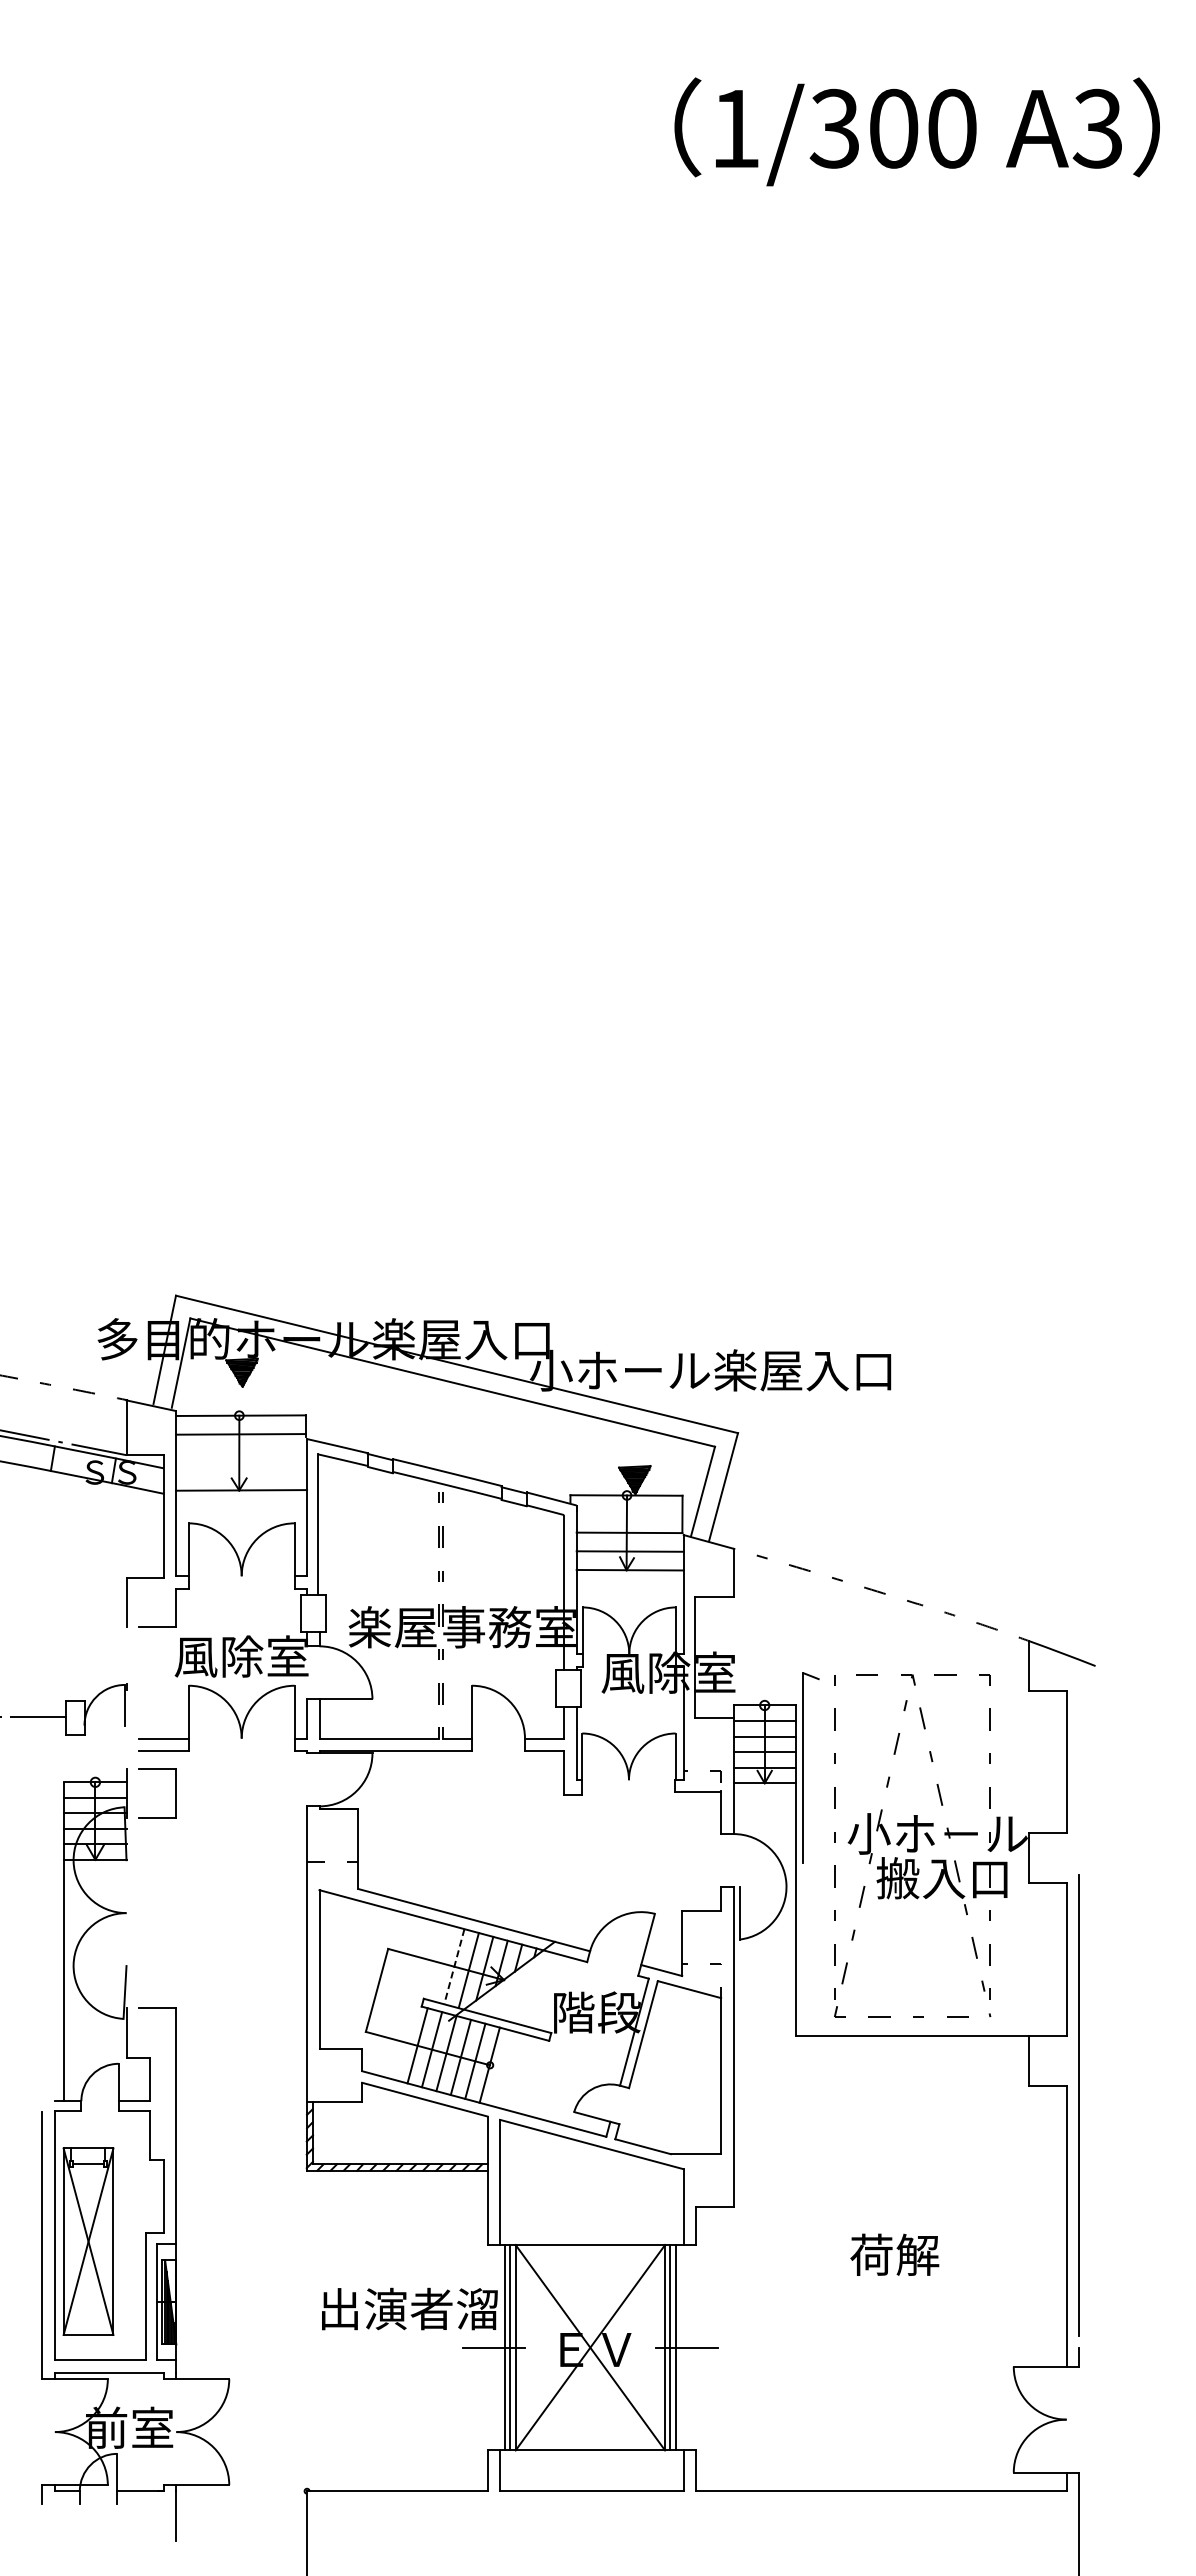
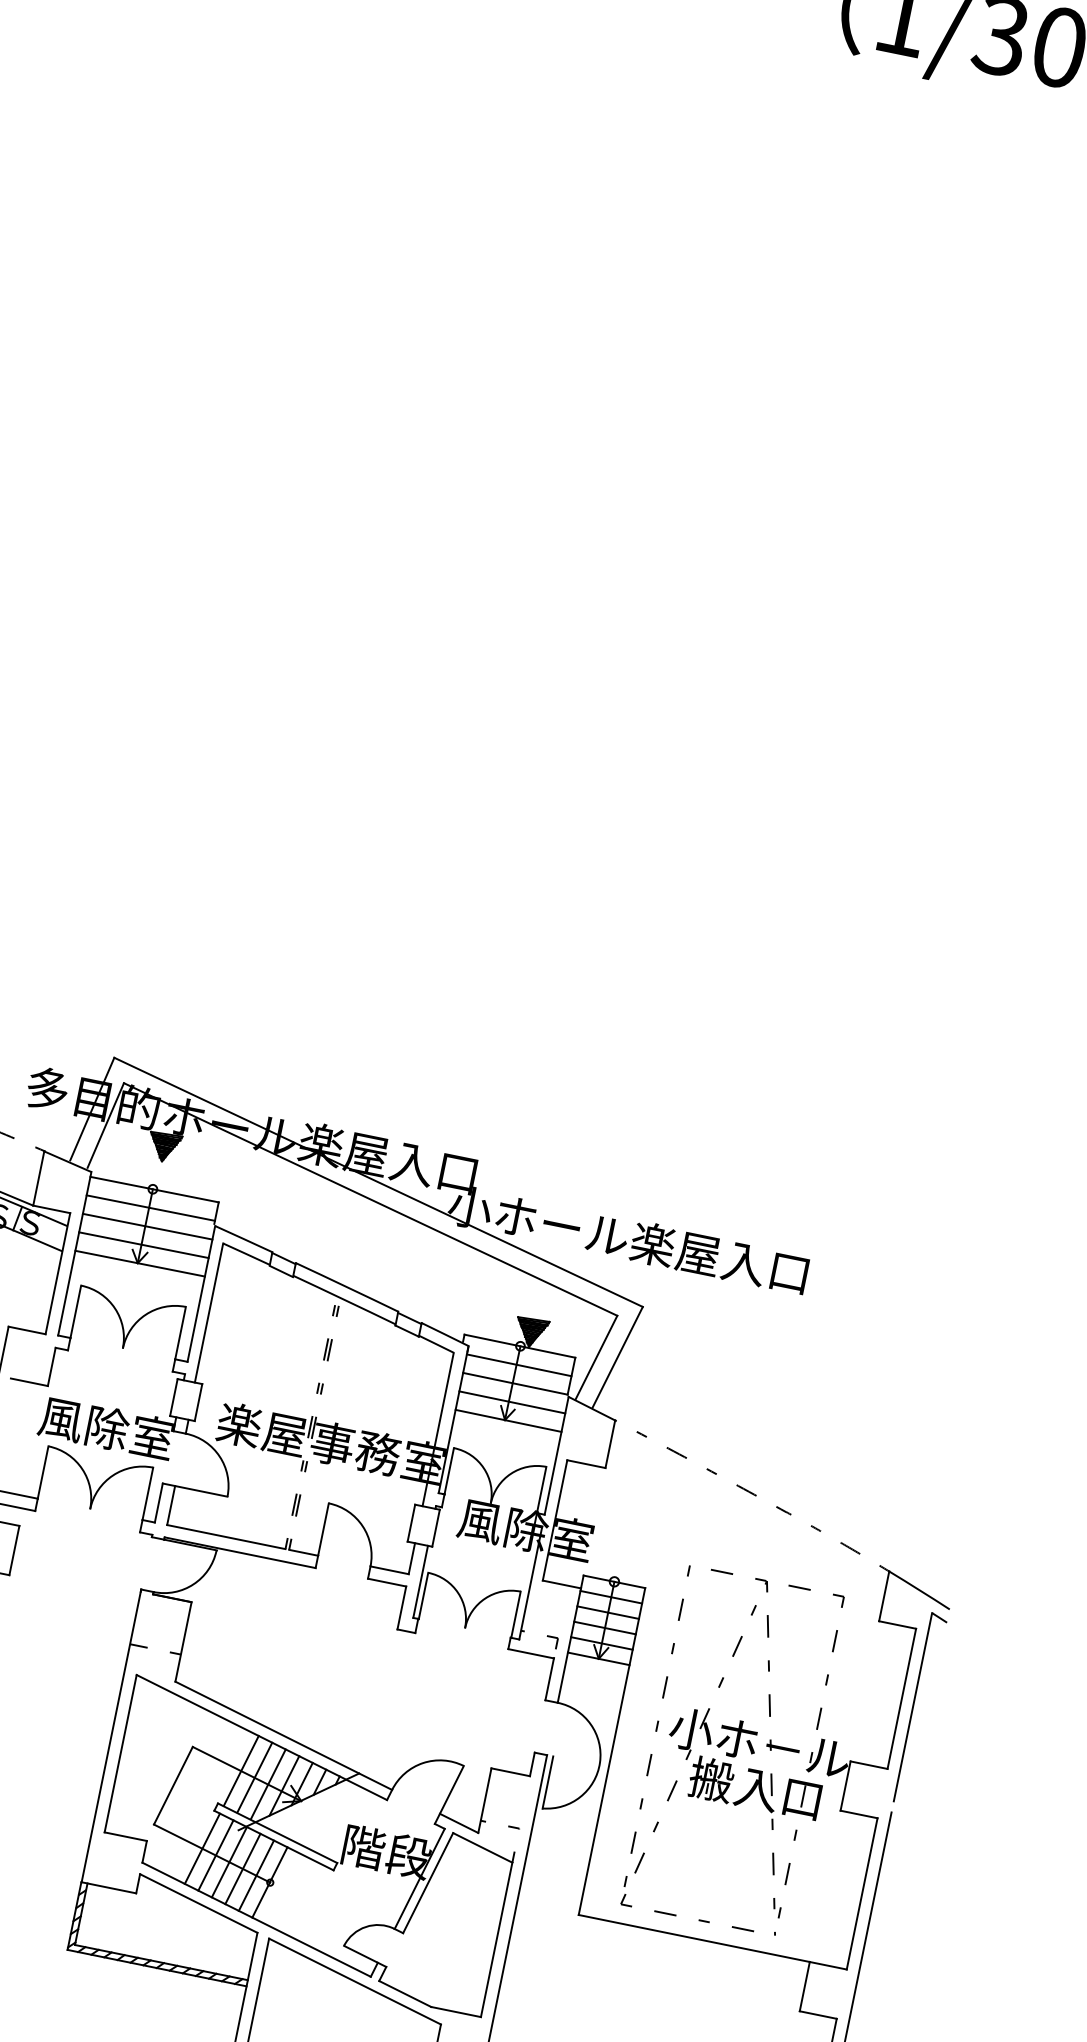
line: (241, 1452) -> (147, 1226), added
line: (241, 1471) -> (143, 1244), added
line: (629, 1513) -> (519, 1364), added
part: (803, 1767) -> (913, 1706), moved
line: (439, 1962) -> (240, 1770), added
line: (454, 1966) -> (254, 1777), dashed -> solid

